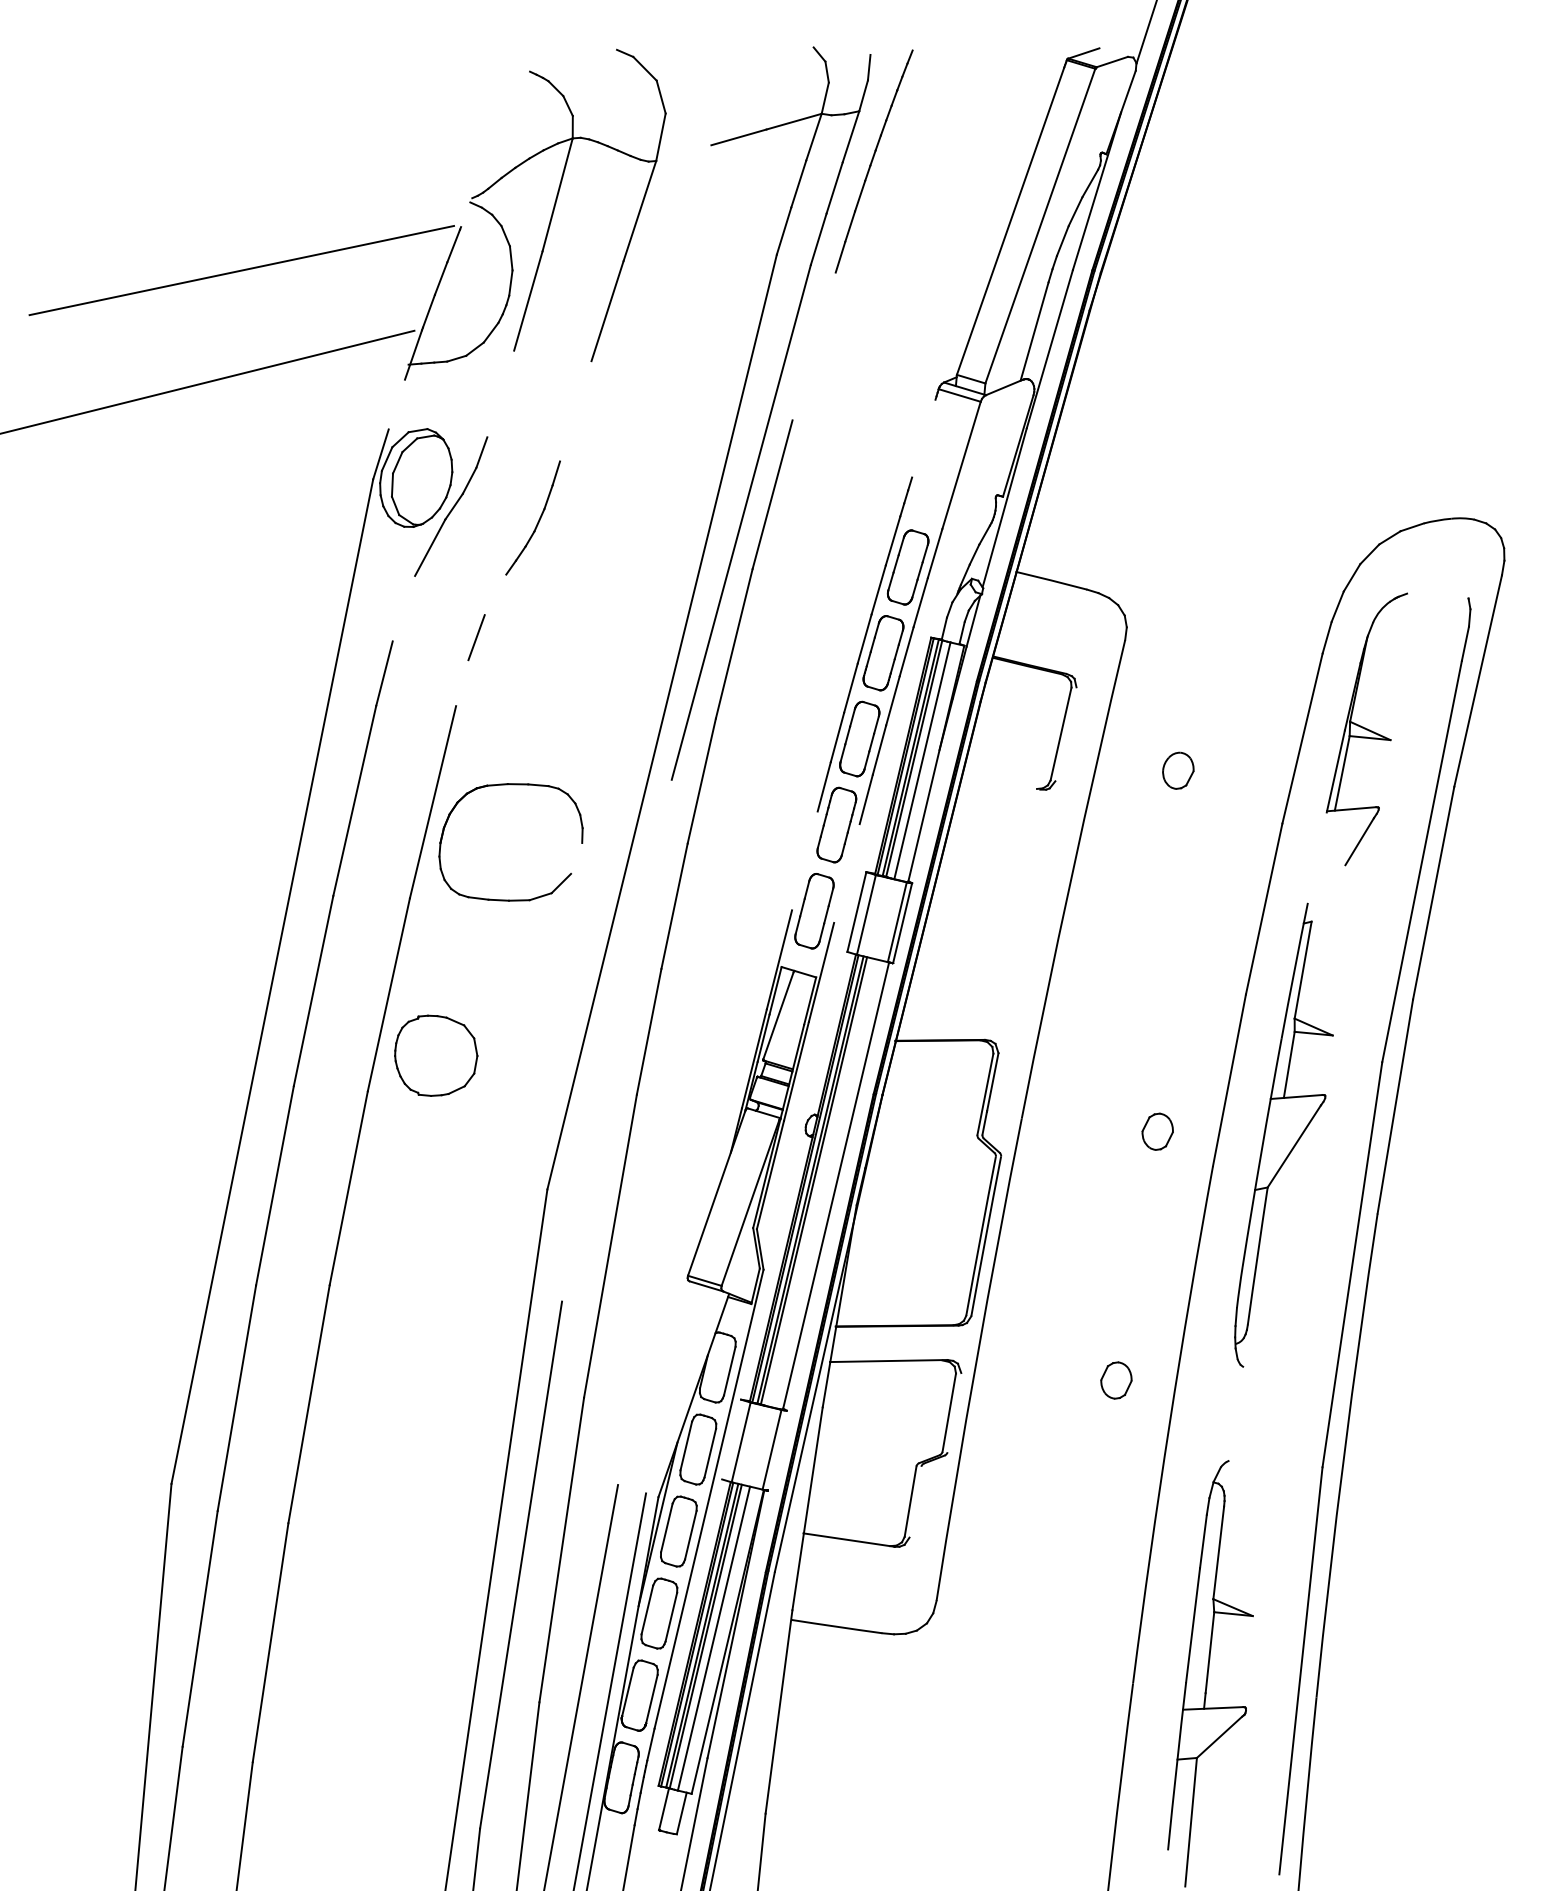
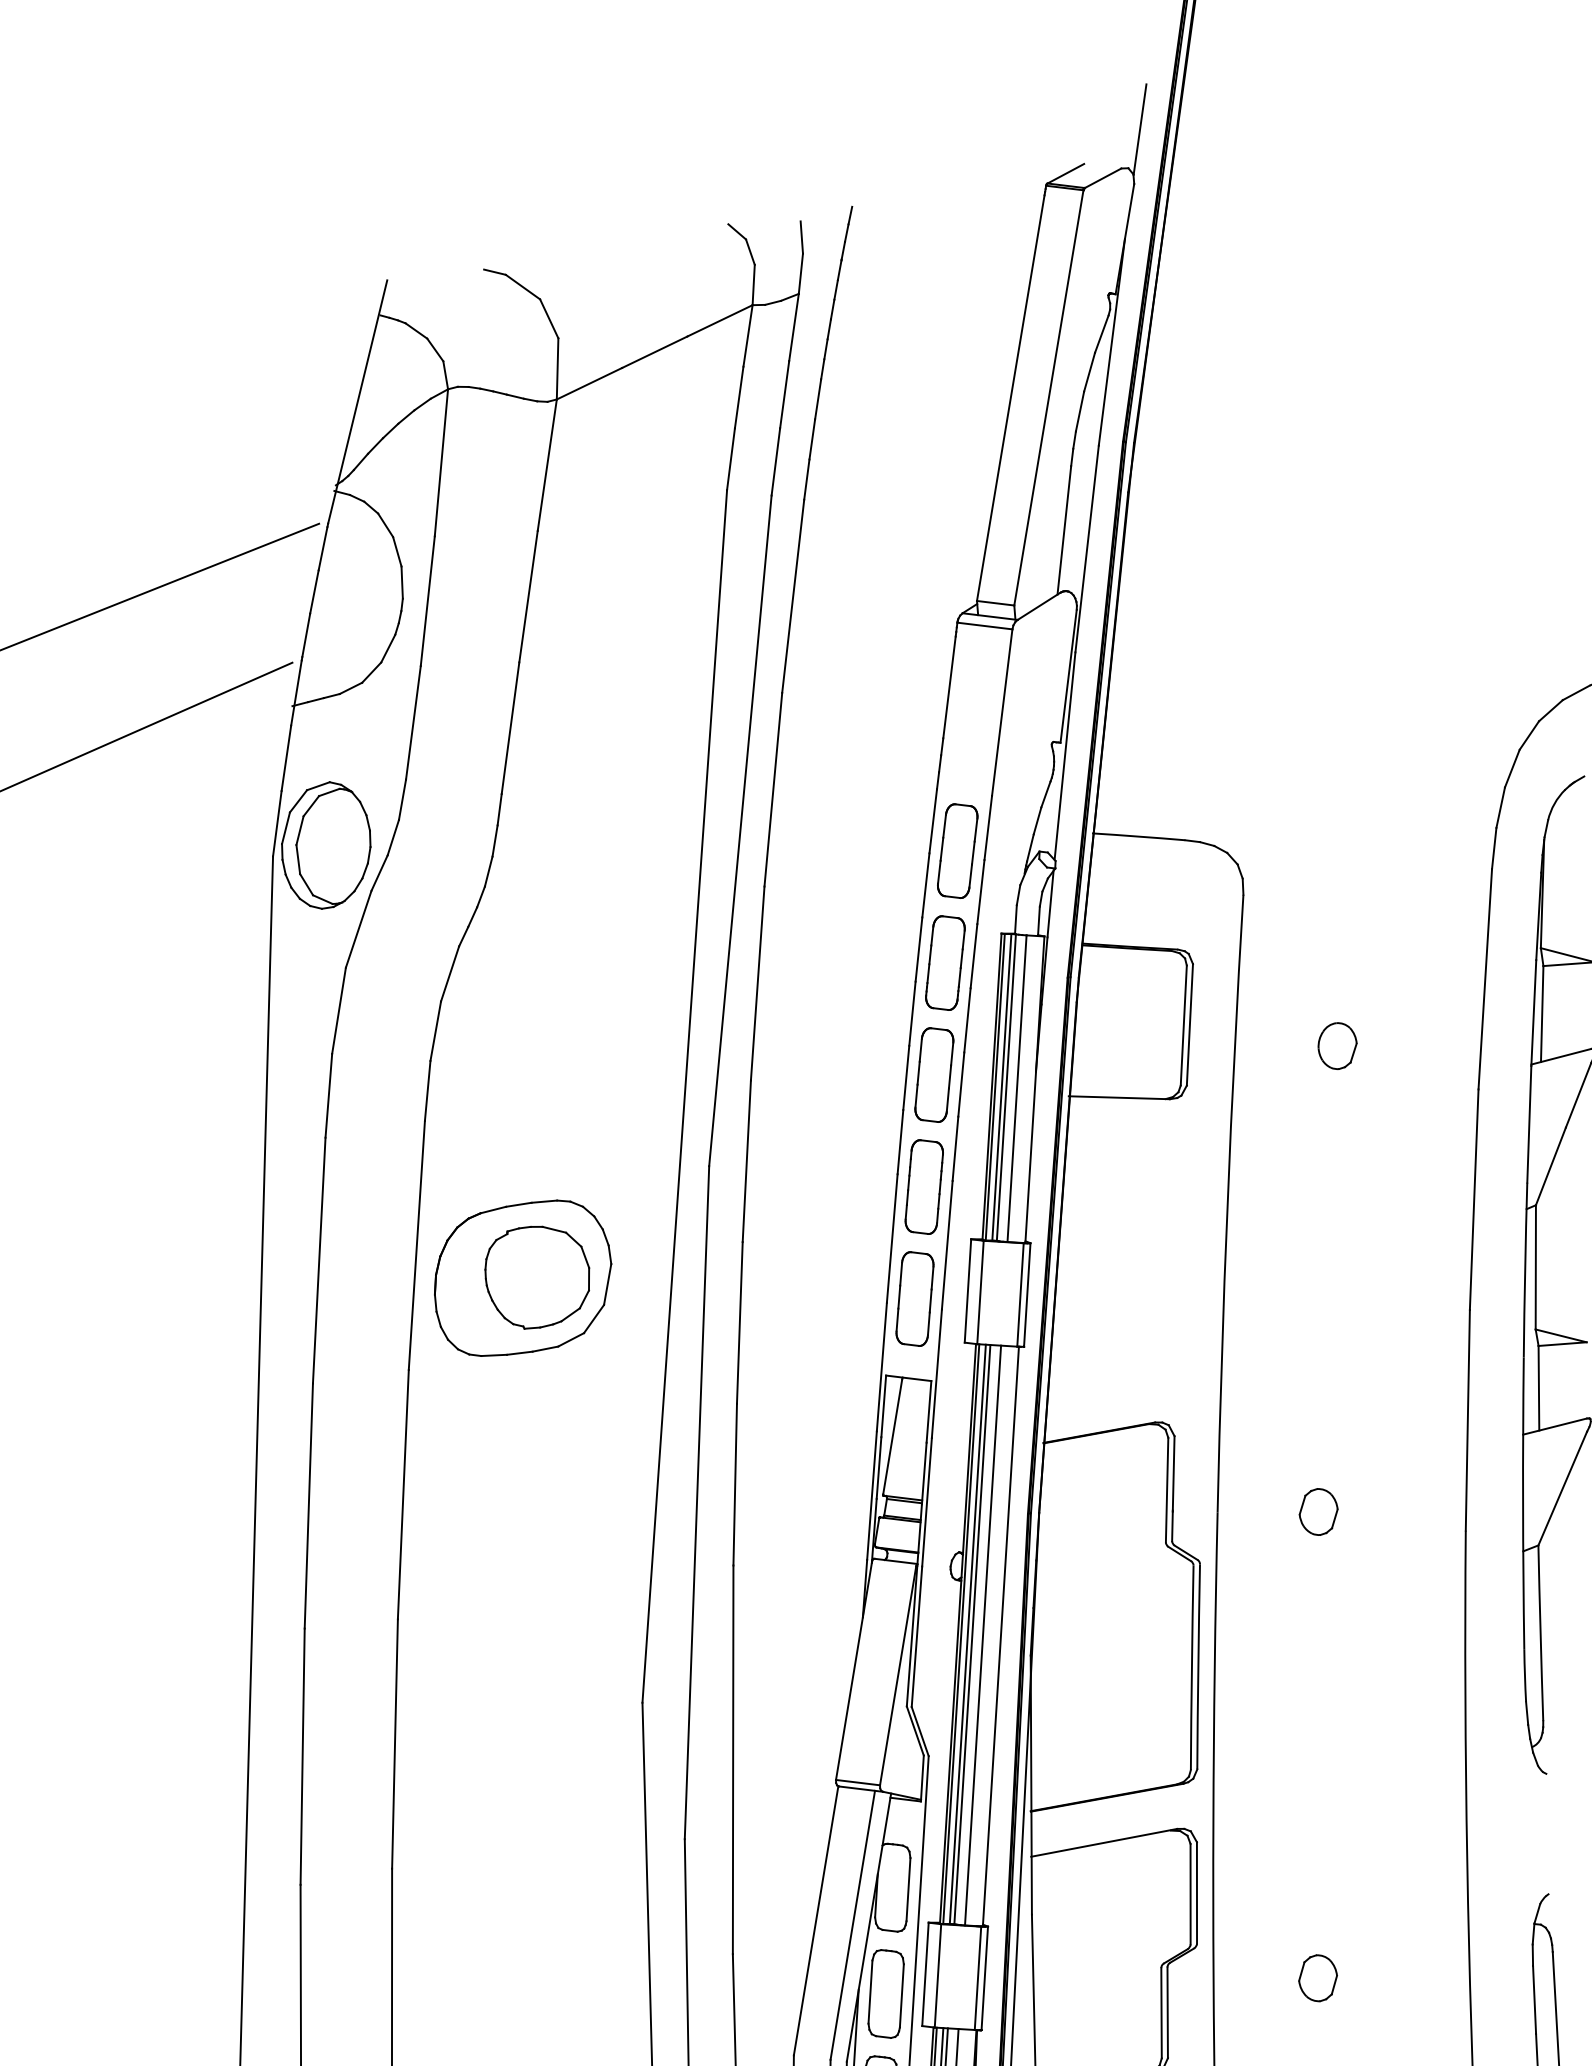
line: (500, 136) -> (357, 402), added
line: (683, 153) -> (589, 384), added
line: (813, 346) -> (792, 596), added
line: (500, 393) -> (412, 722), added
line: (396, 404) -> (285, 758), added
line: (575, 411) -> (510, 728), added
line: (923, 438) -> (949, 687), added
line: (495, 594) -> (449, 973), added
line: (403, 608) -> (338, 1010), added
line: (462, 683) -> (428, 1091), added
line: (1065, 734) -> (1189, 1025), added
line: (1000, 781) -> (1118, 1097), added
line: (576, 857) -> (607, 1283), added
line: (1316, 857) -> (1528, 1124), added
line: (804, 860) -> (891, 1238), added
line: (846, 873) -> (946, 1245), added
line: (1328, 893) -> (1550, 1166), added
line: (616, 1040) -> (696, 1502), added
part: (436, 1055) -> (538, 1276), moved
part: (1157, 1131) -> (1318, 1511), moved
line: (822, 1182) -> (983, 1634), added
part: (1116, 1380) -> (1318, 1978), moved
line: (653, 1383) -> (816, 1921), added
line: (681, 1391) -> (852, 1925), added
line: (954, 1412) -> (1197, 1892), added
line: (731, 1439) -> (925, 1974), added
line: (776, 1450) -> (983, 1978), added
line: (915, 1501) -> (1167, 2011), added

